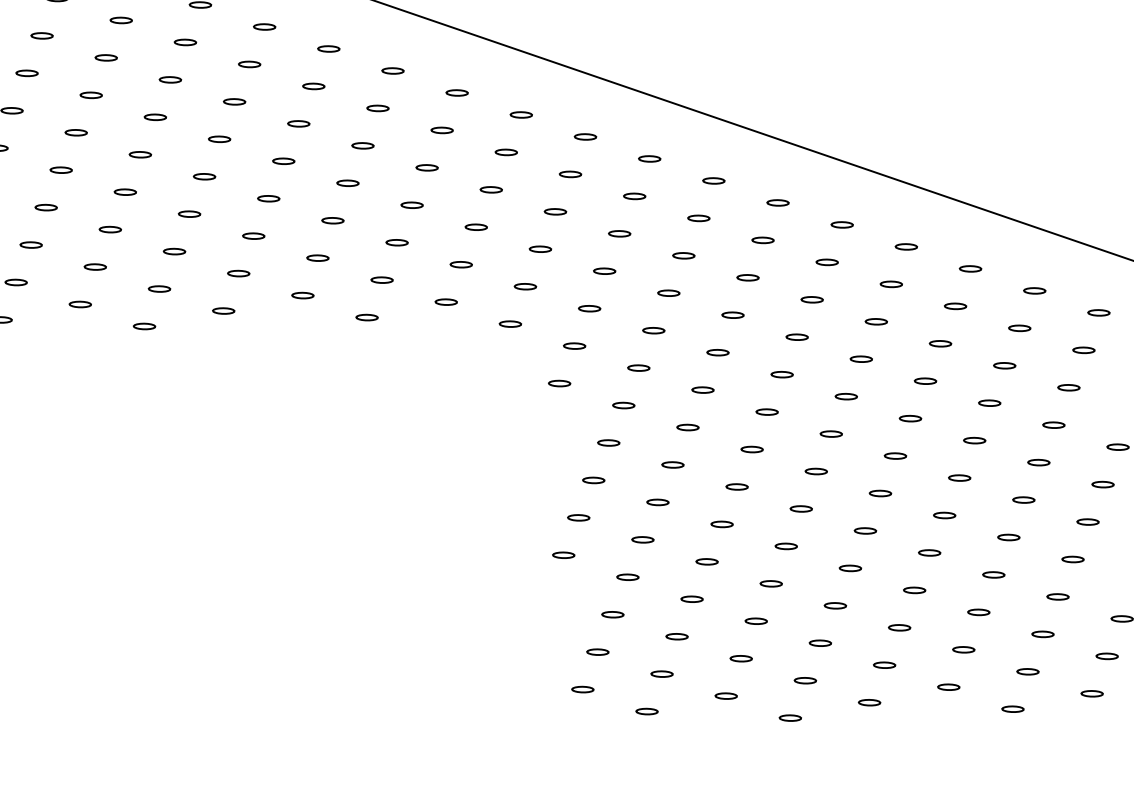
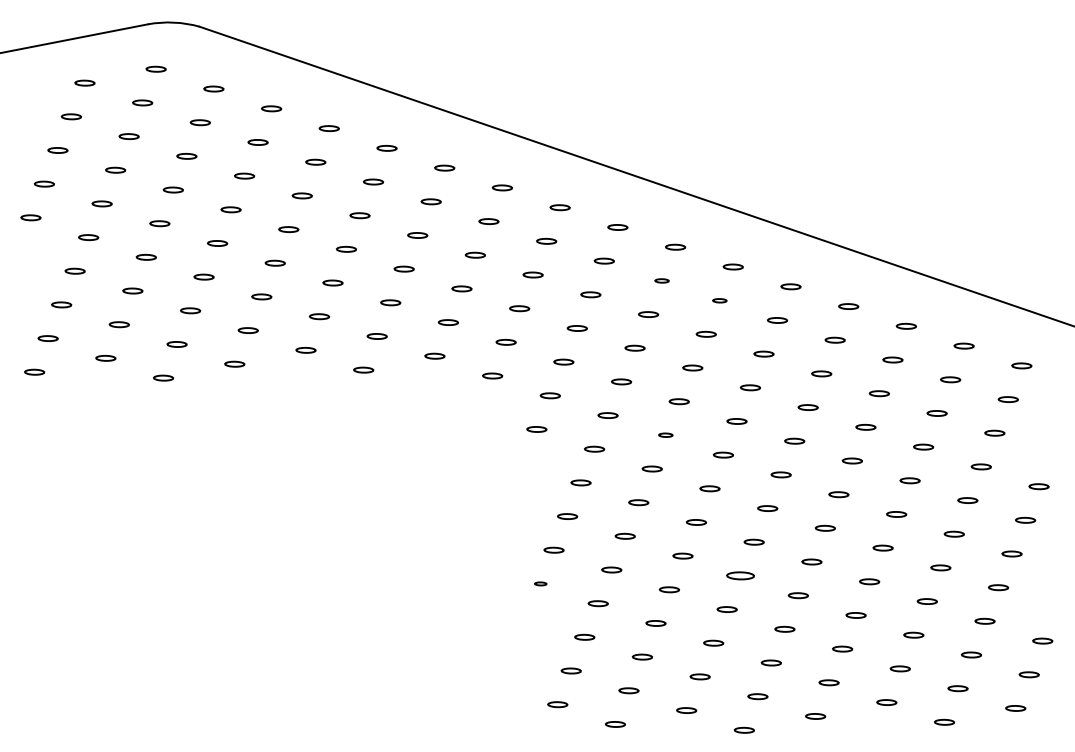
part: (698, 217) -> (661, 280), size x0.7
part: (762, 240) -> (719, 300), size x0.7
part: (702, 389) -> (665, 434), size x0.7
part: (786, 545) -> (740, 575), size x1.4
part: (563, 554) -> (540, 583), size x0.6

